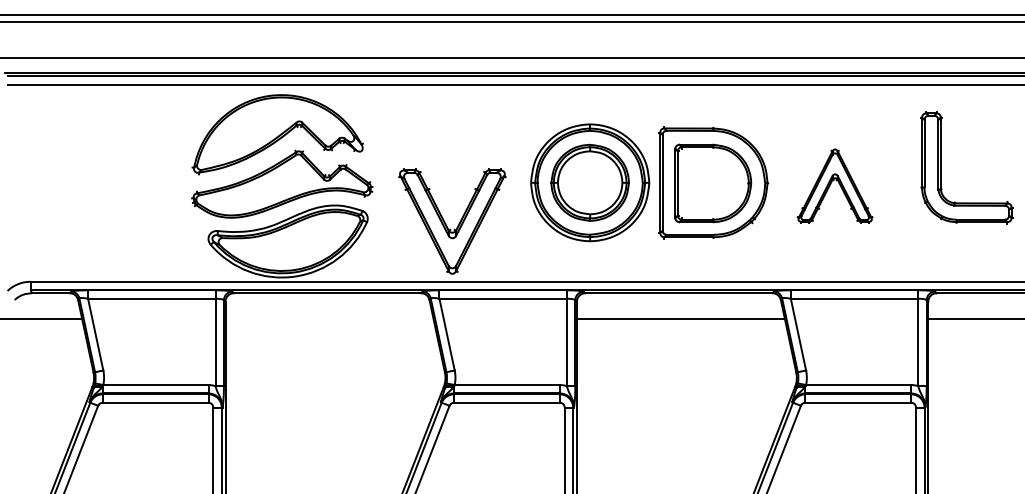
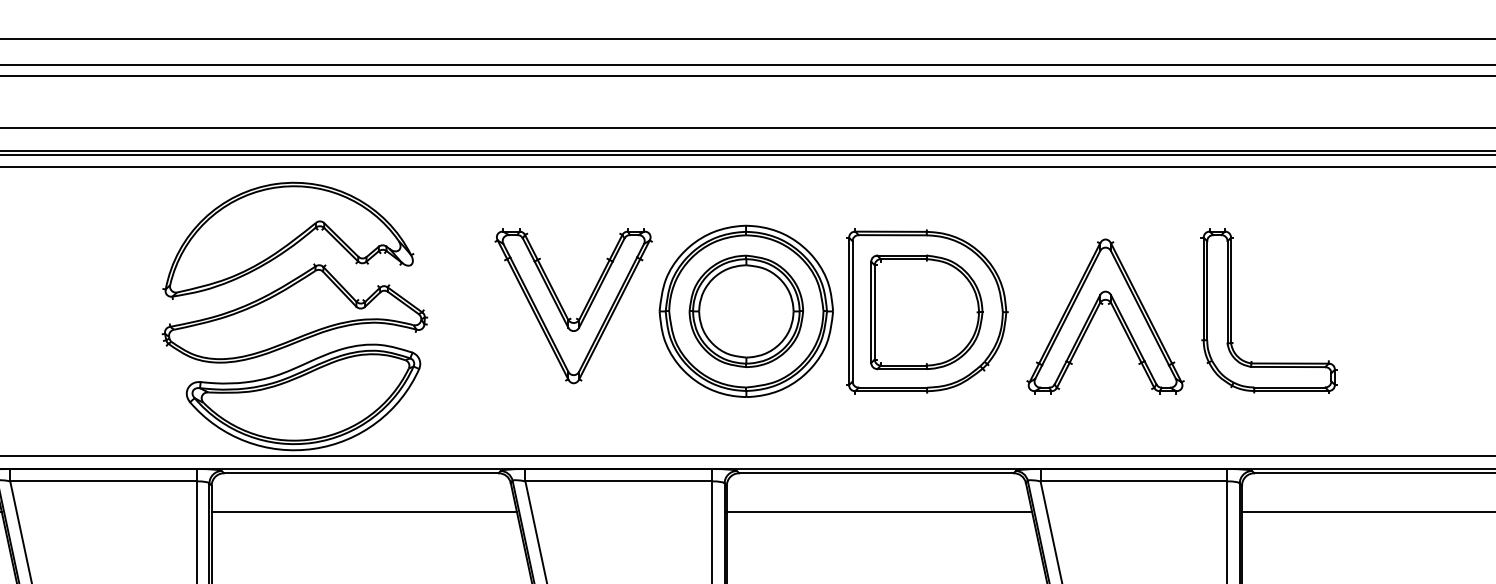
part: (941, 167) -> (1232, 310), moved
part: (834, 185) -> (1104, 315), size x1.43
part: (446, 223) -> (565, 309), moved
line: (329, 319) -> (364, 511), added

